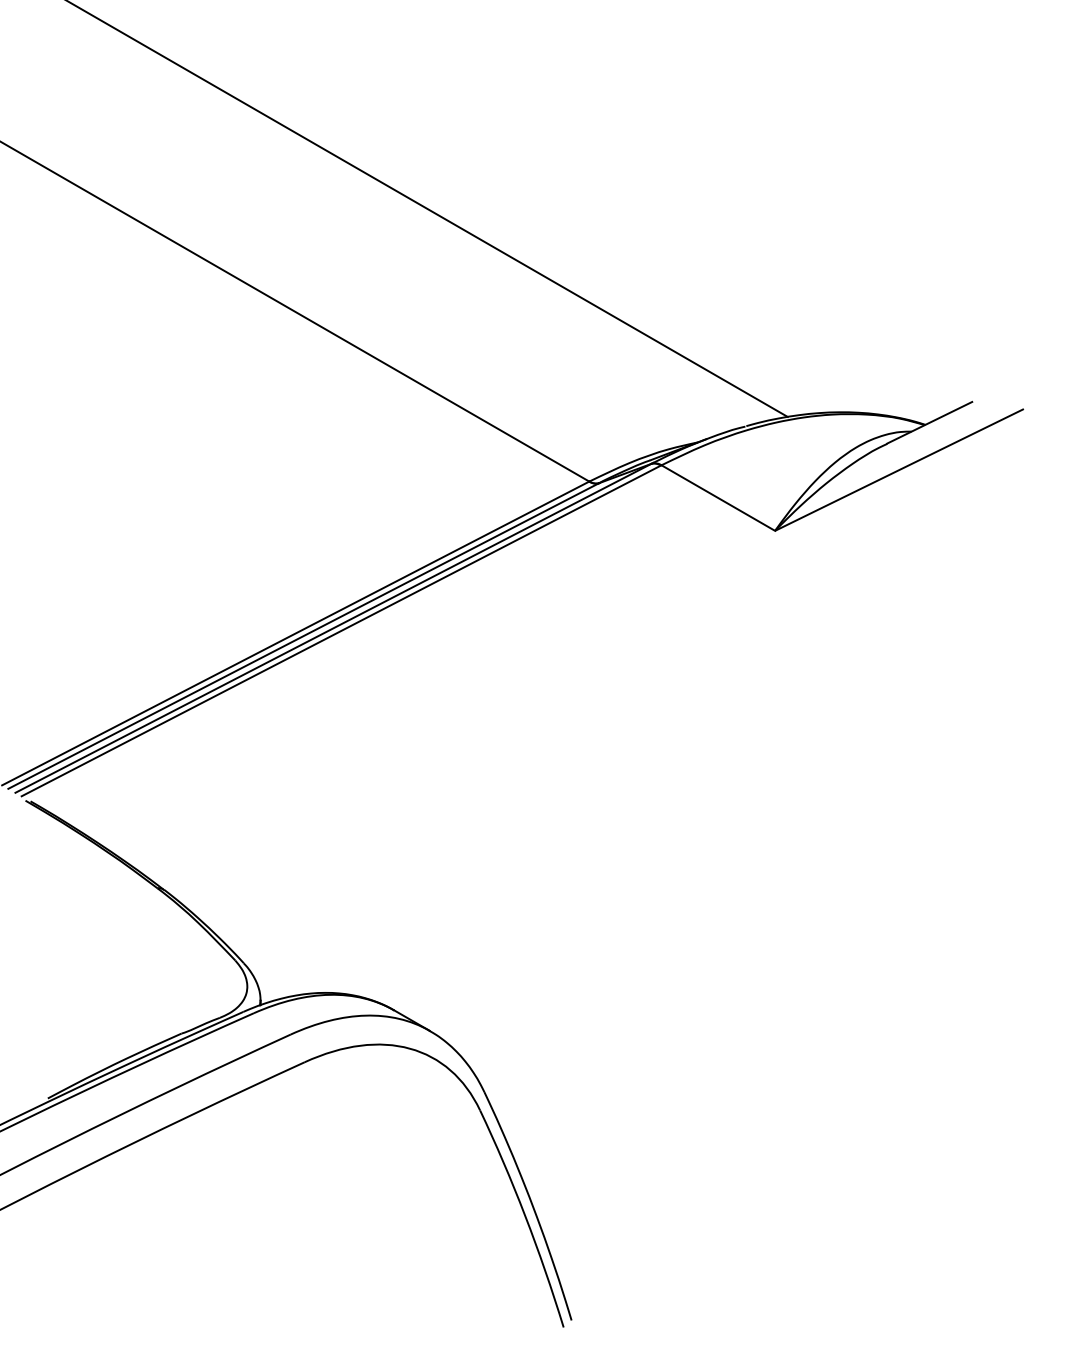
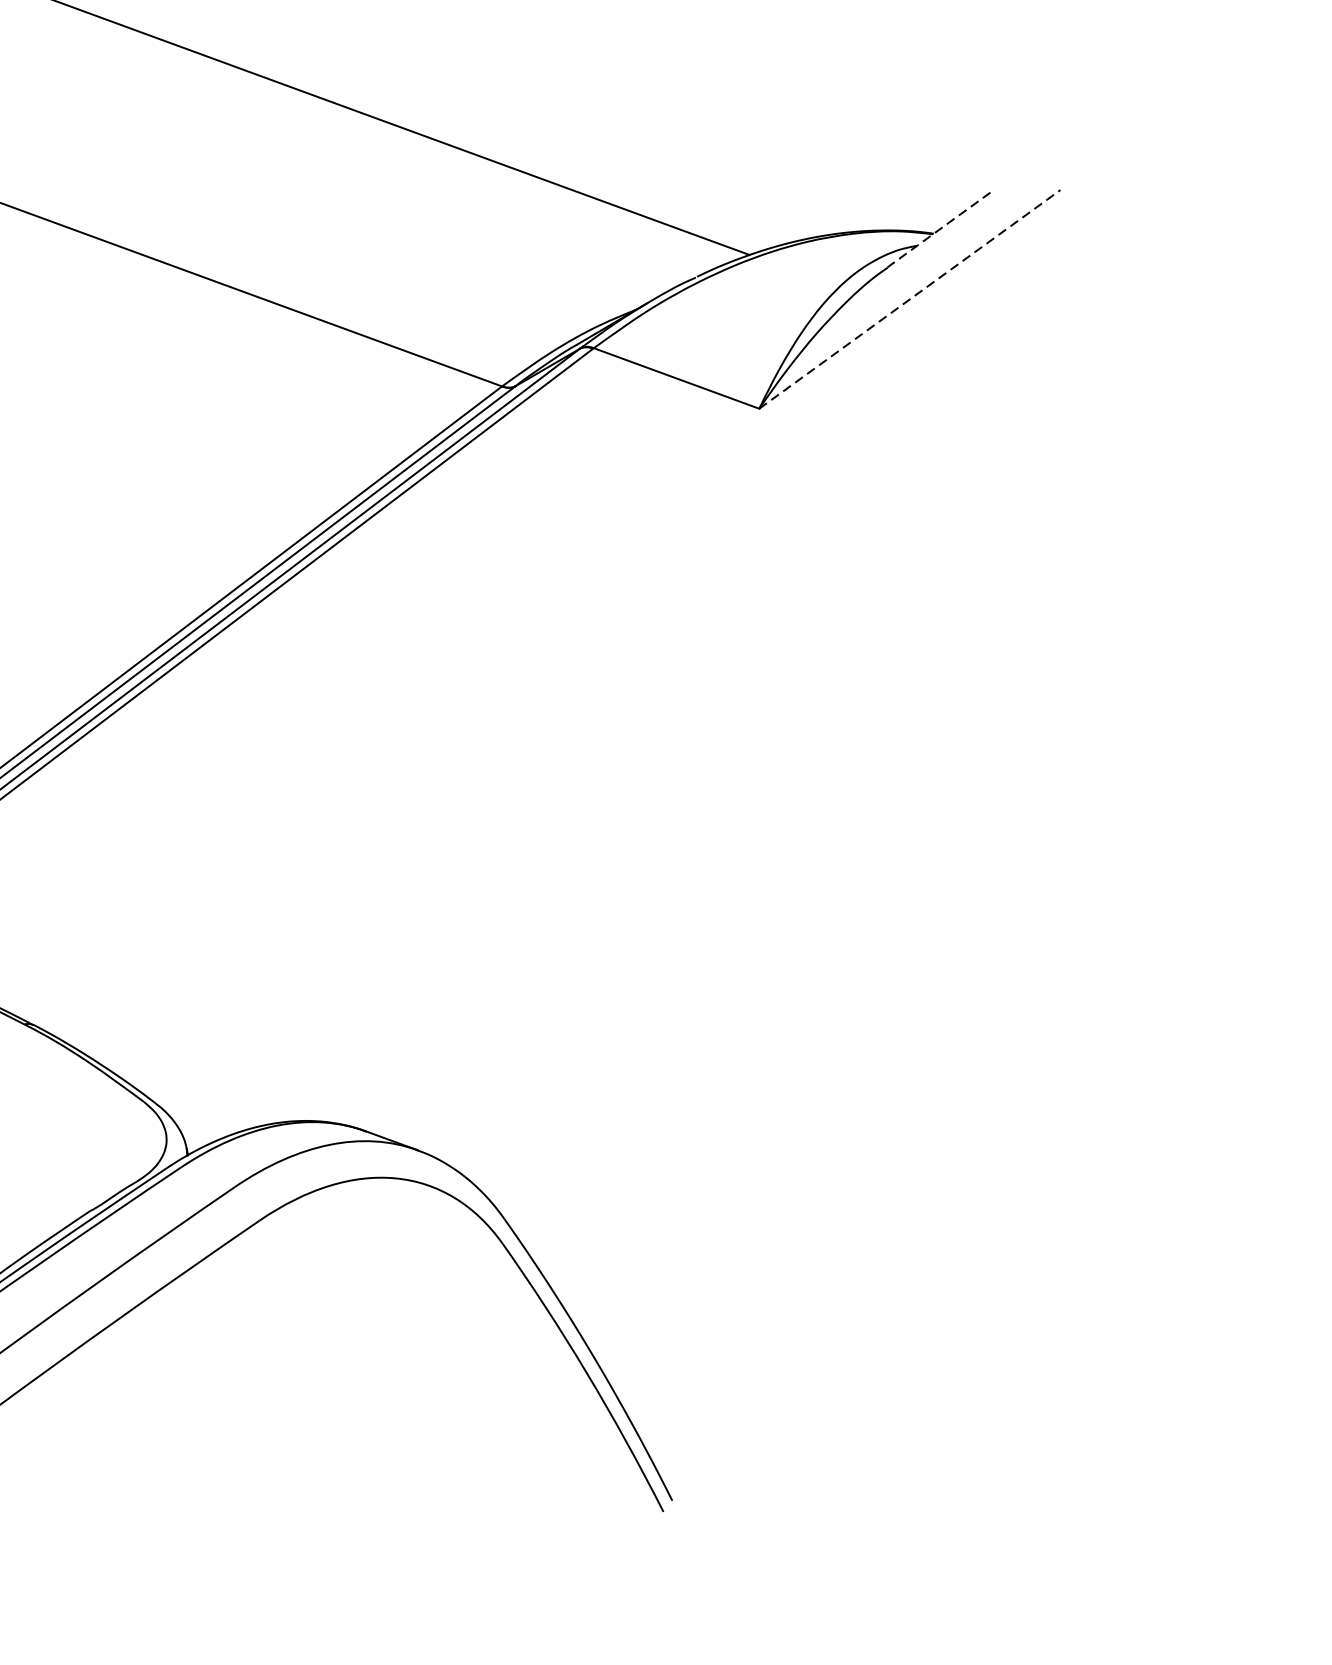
line: (929, 423) -> (938, 230), solid -> dashed
line: (900, 469) -> (911, 298), solid -> dashed

